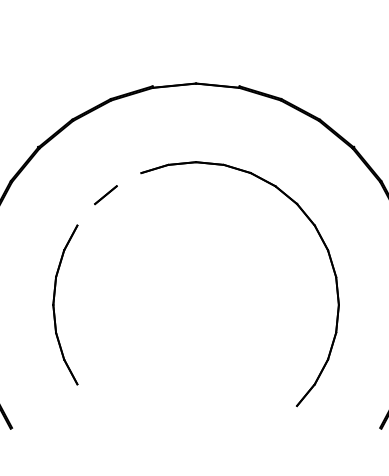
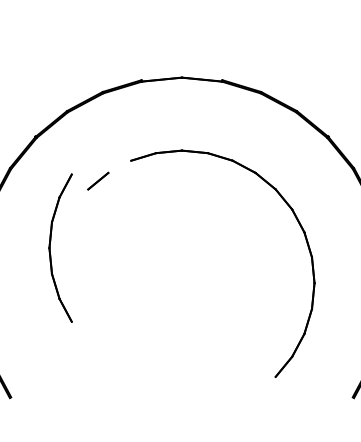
part: (54, 304) -> (50, 247), moved

